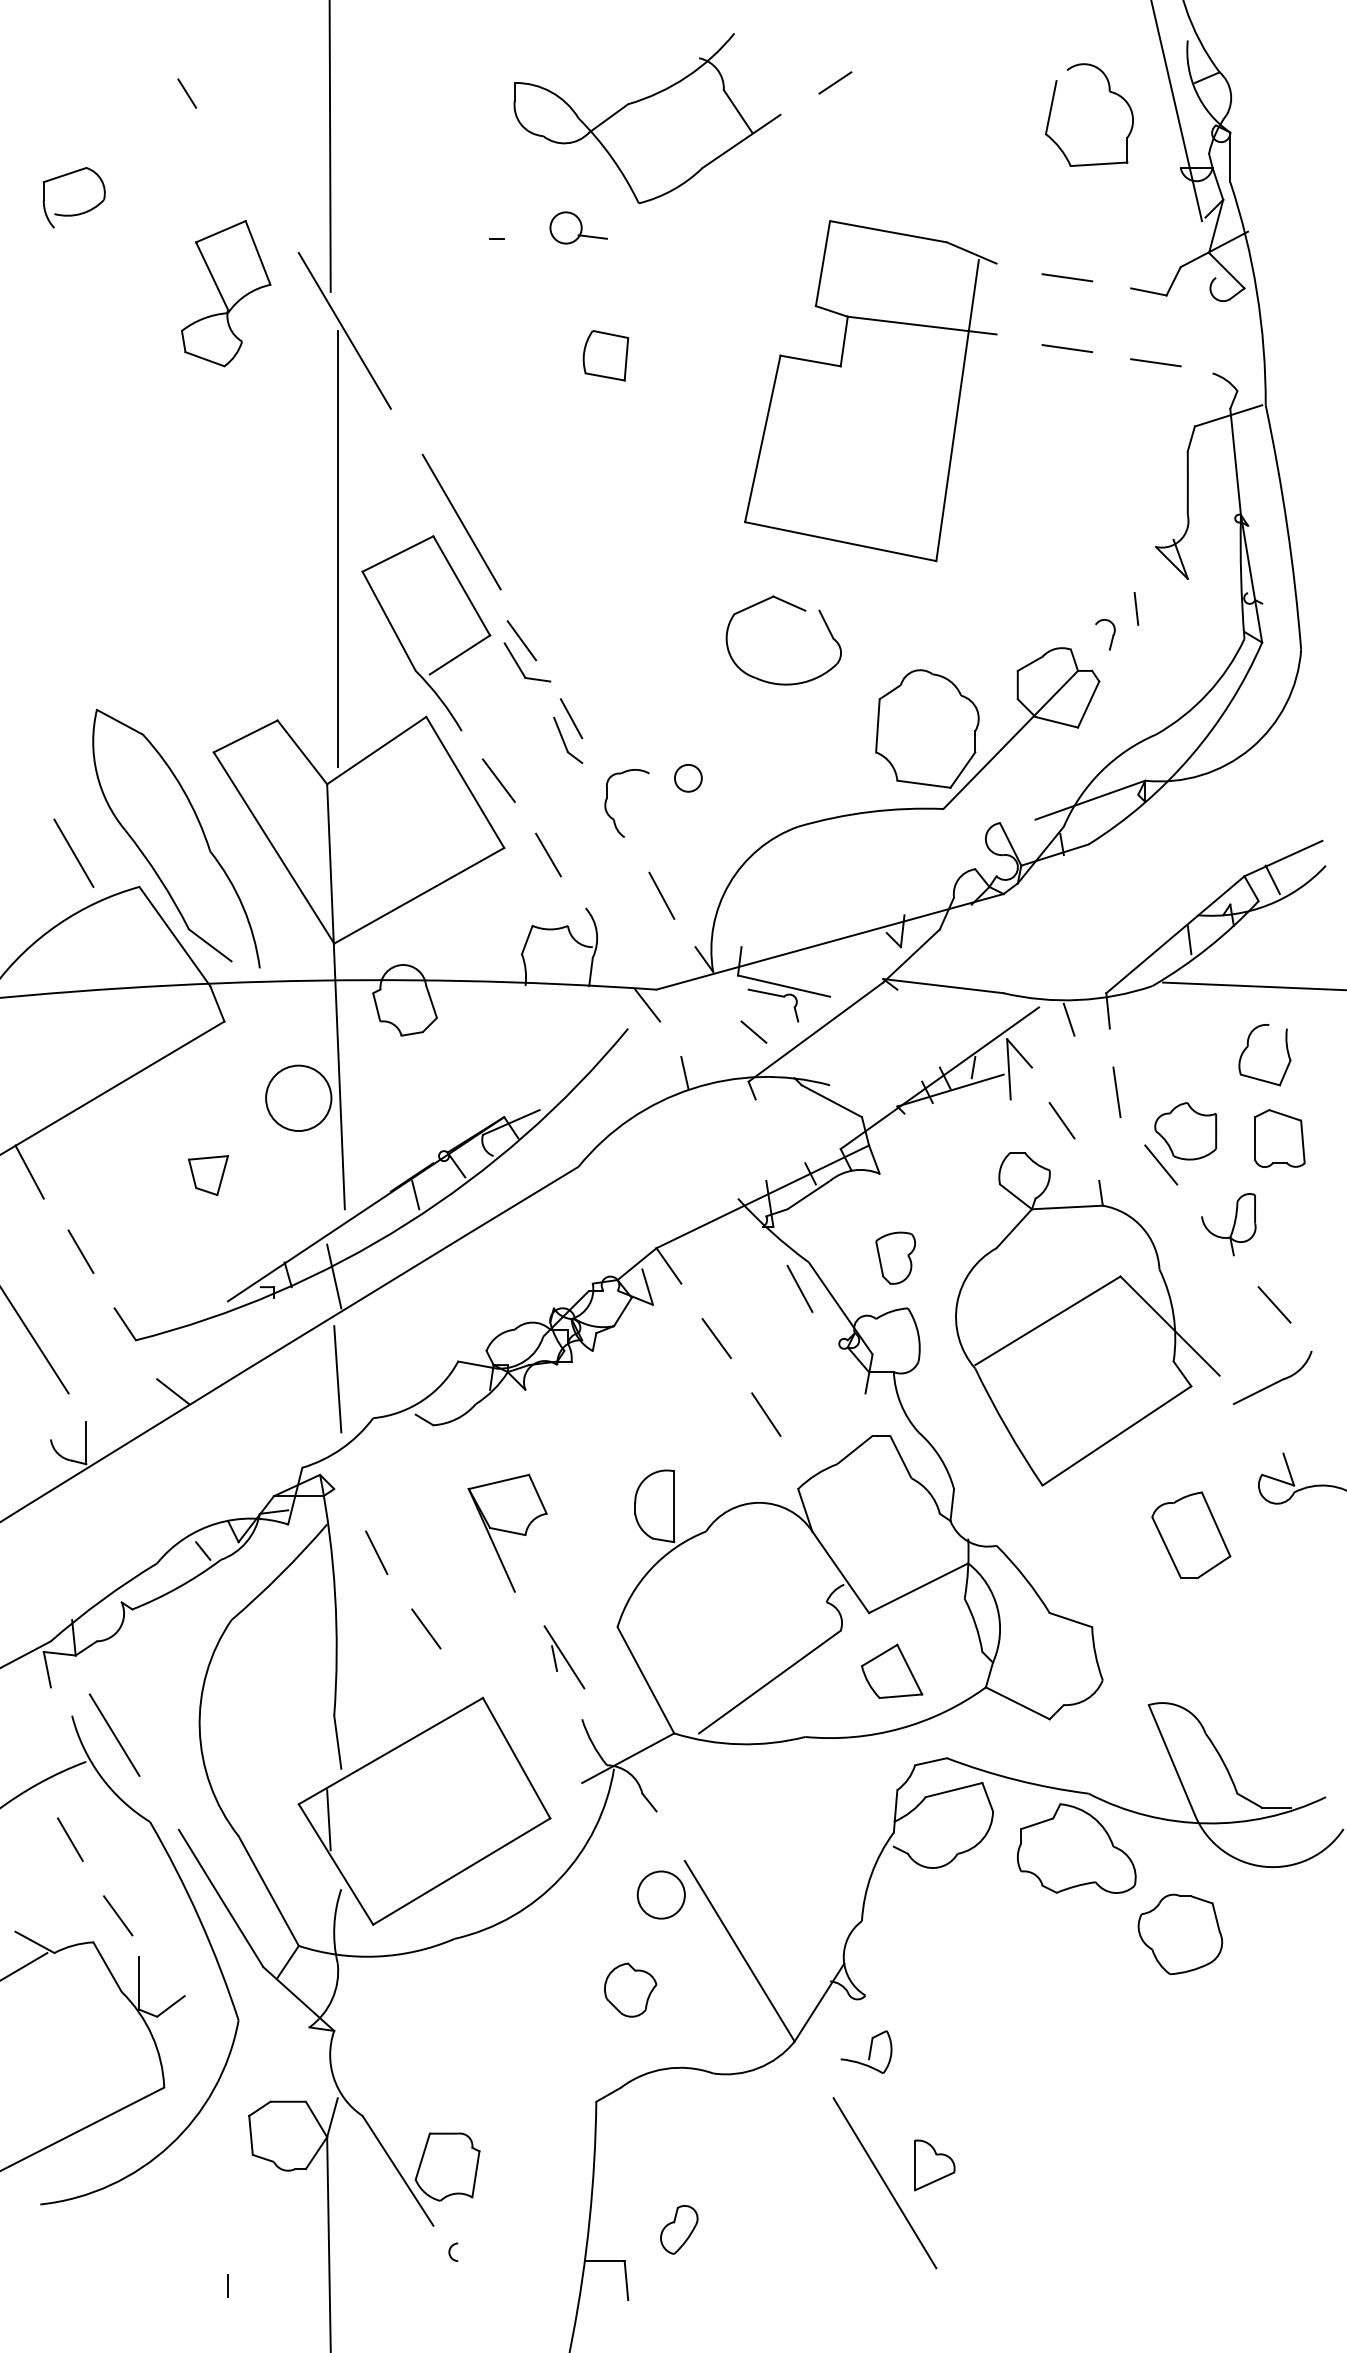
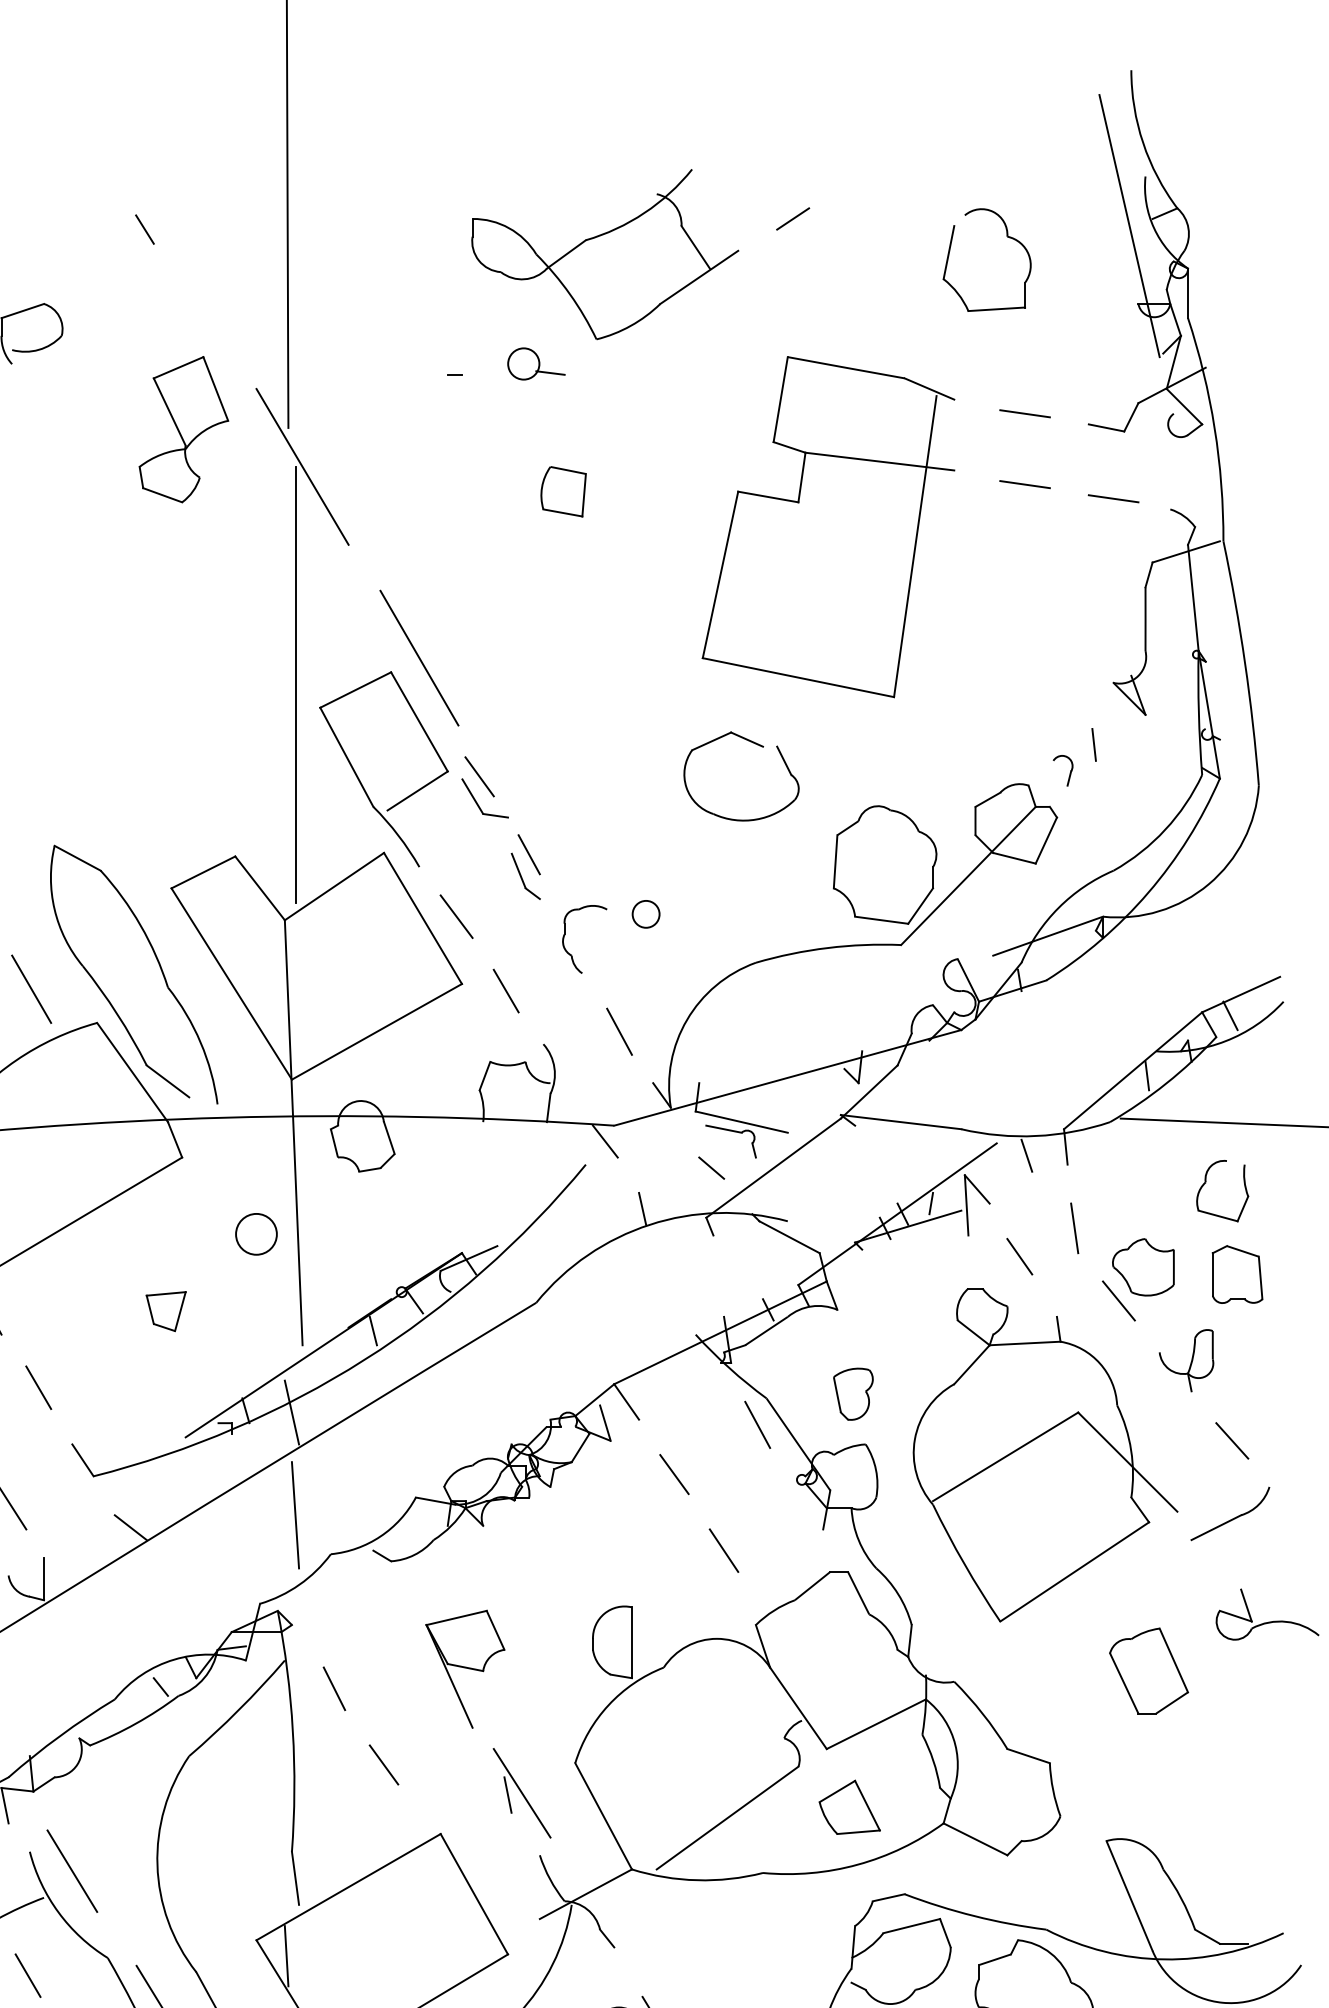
part: (1109, 92) -> (1007, 237), moved
circle: (298, 1097) -> (256, 1233), size x0.62
part: (564, 1657) -> (522, 1793), size x1.43

